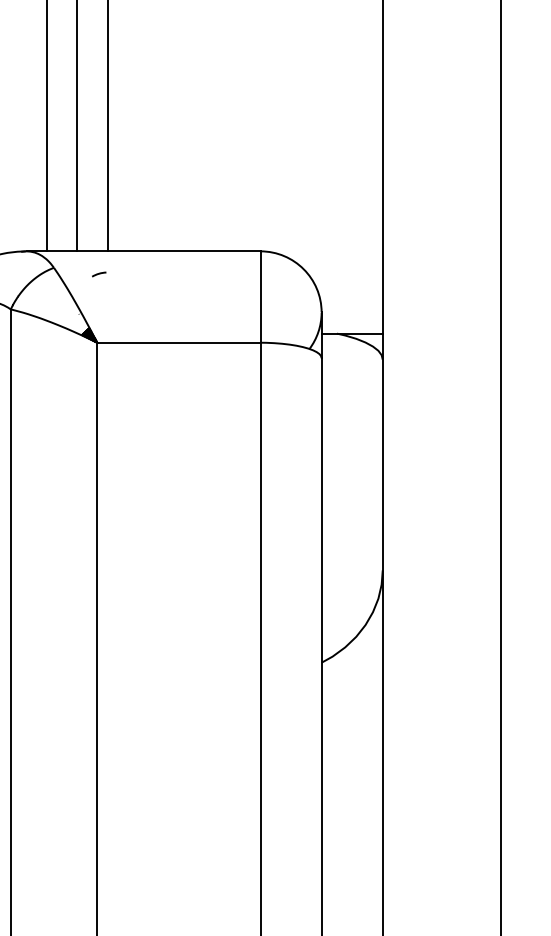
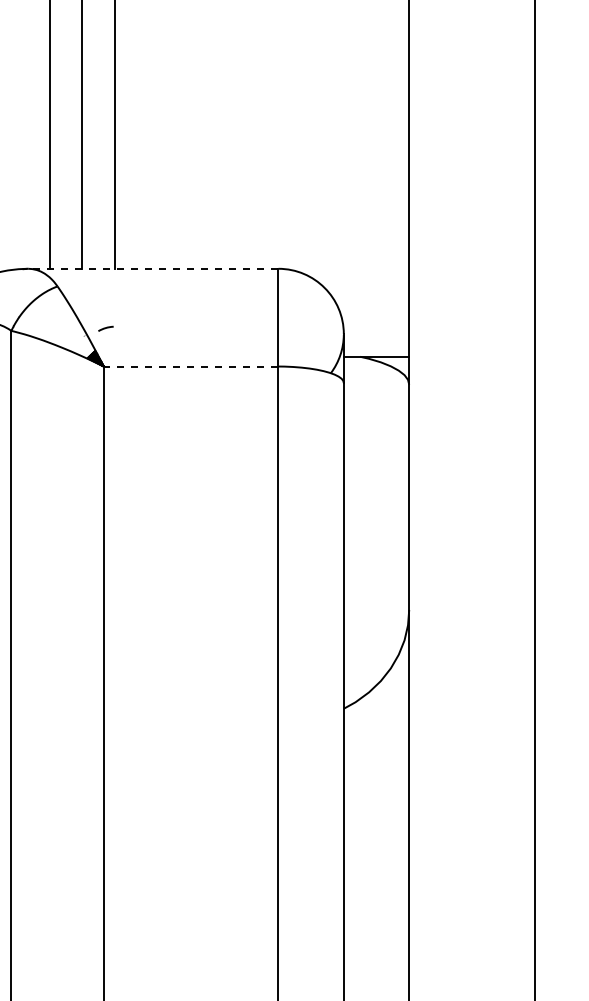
line: (143, 251) -> (153, 268), solid -> dashed
arc: (99, 274) -> (106, 328), moved
line: (178, 342) -> (190, 366), solid -> dashed

